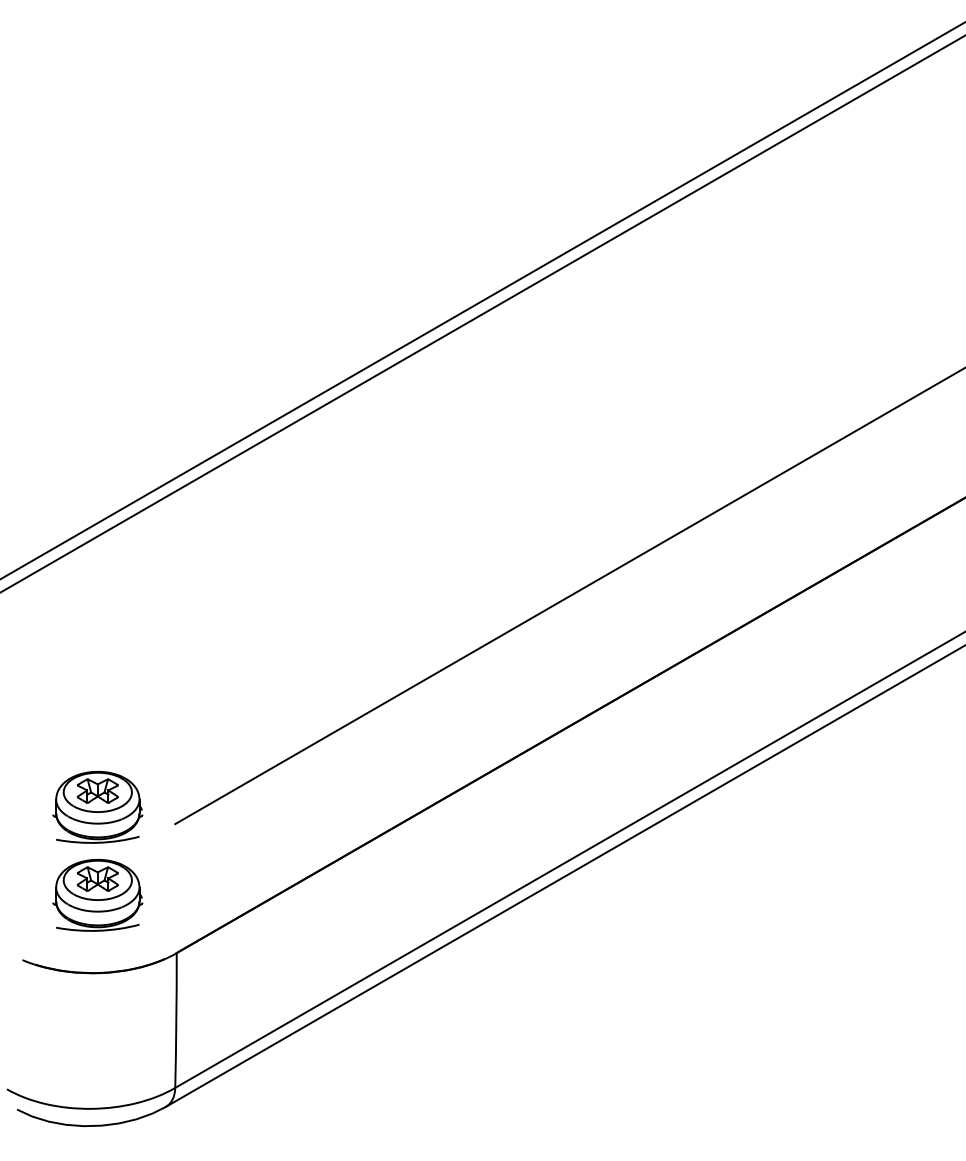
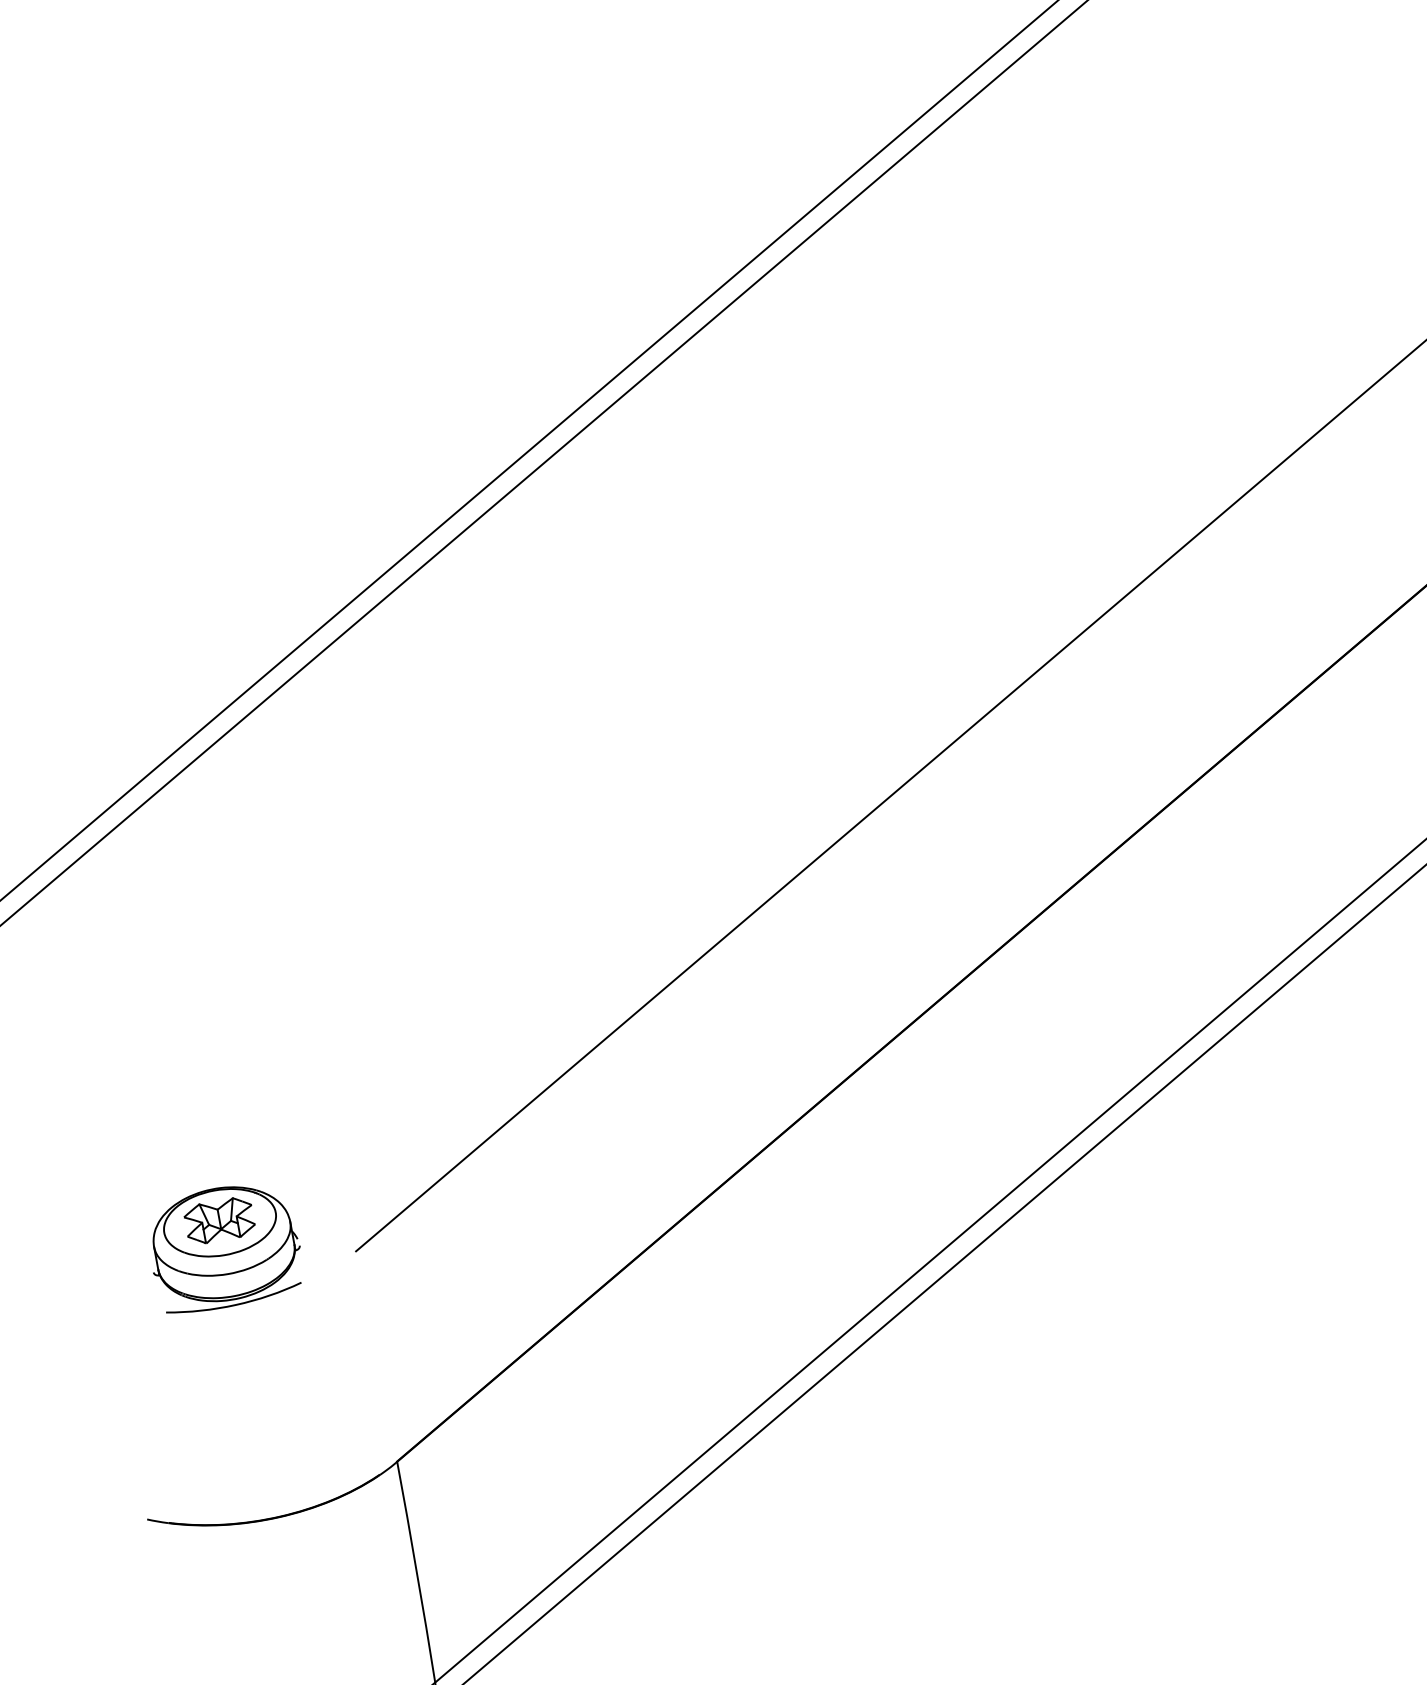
part: (97, 894) -> (250, 1389), removed

